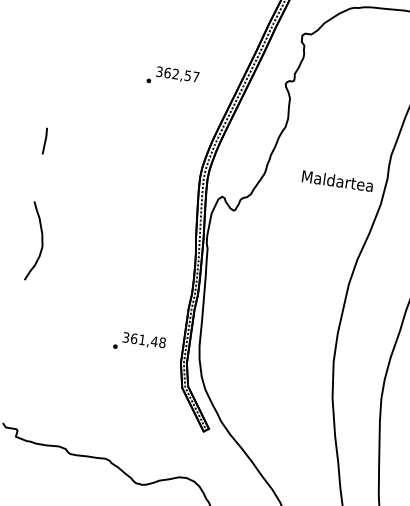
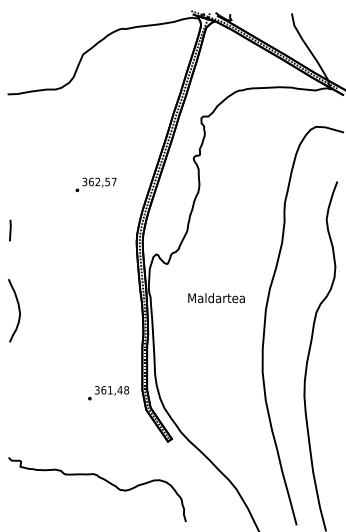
text: (172, 76) -> (95, 184), moved
text: (337, 181) -> (216, 298), moved
text: (139, 343) -> (108, 393), moved

